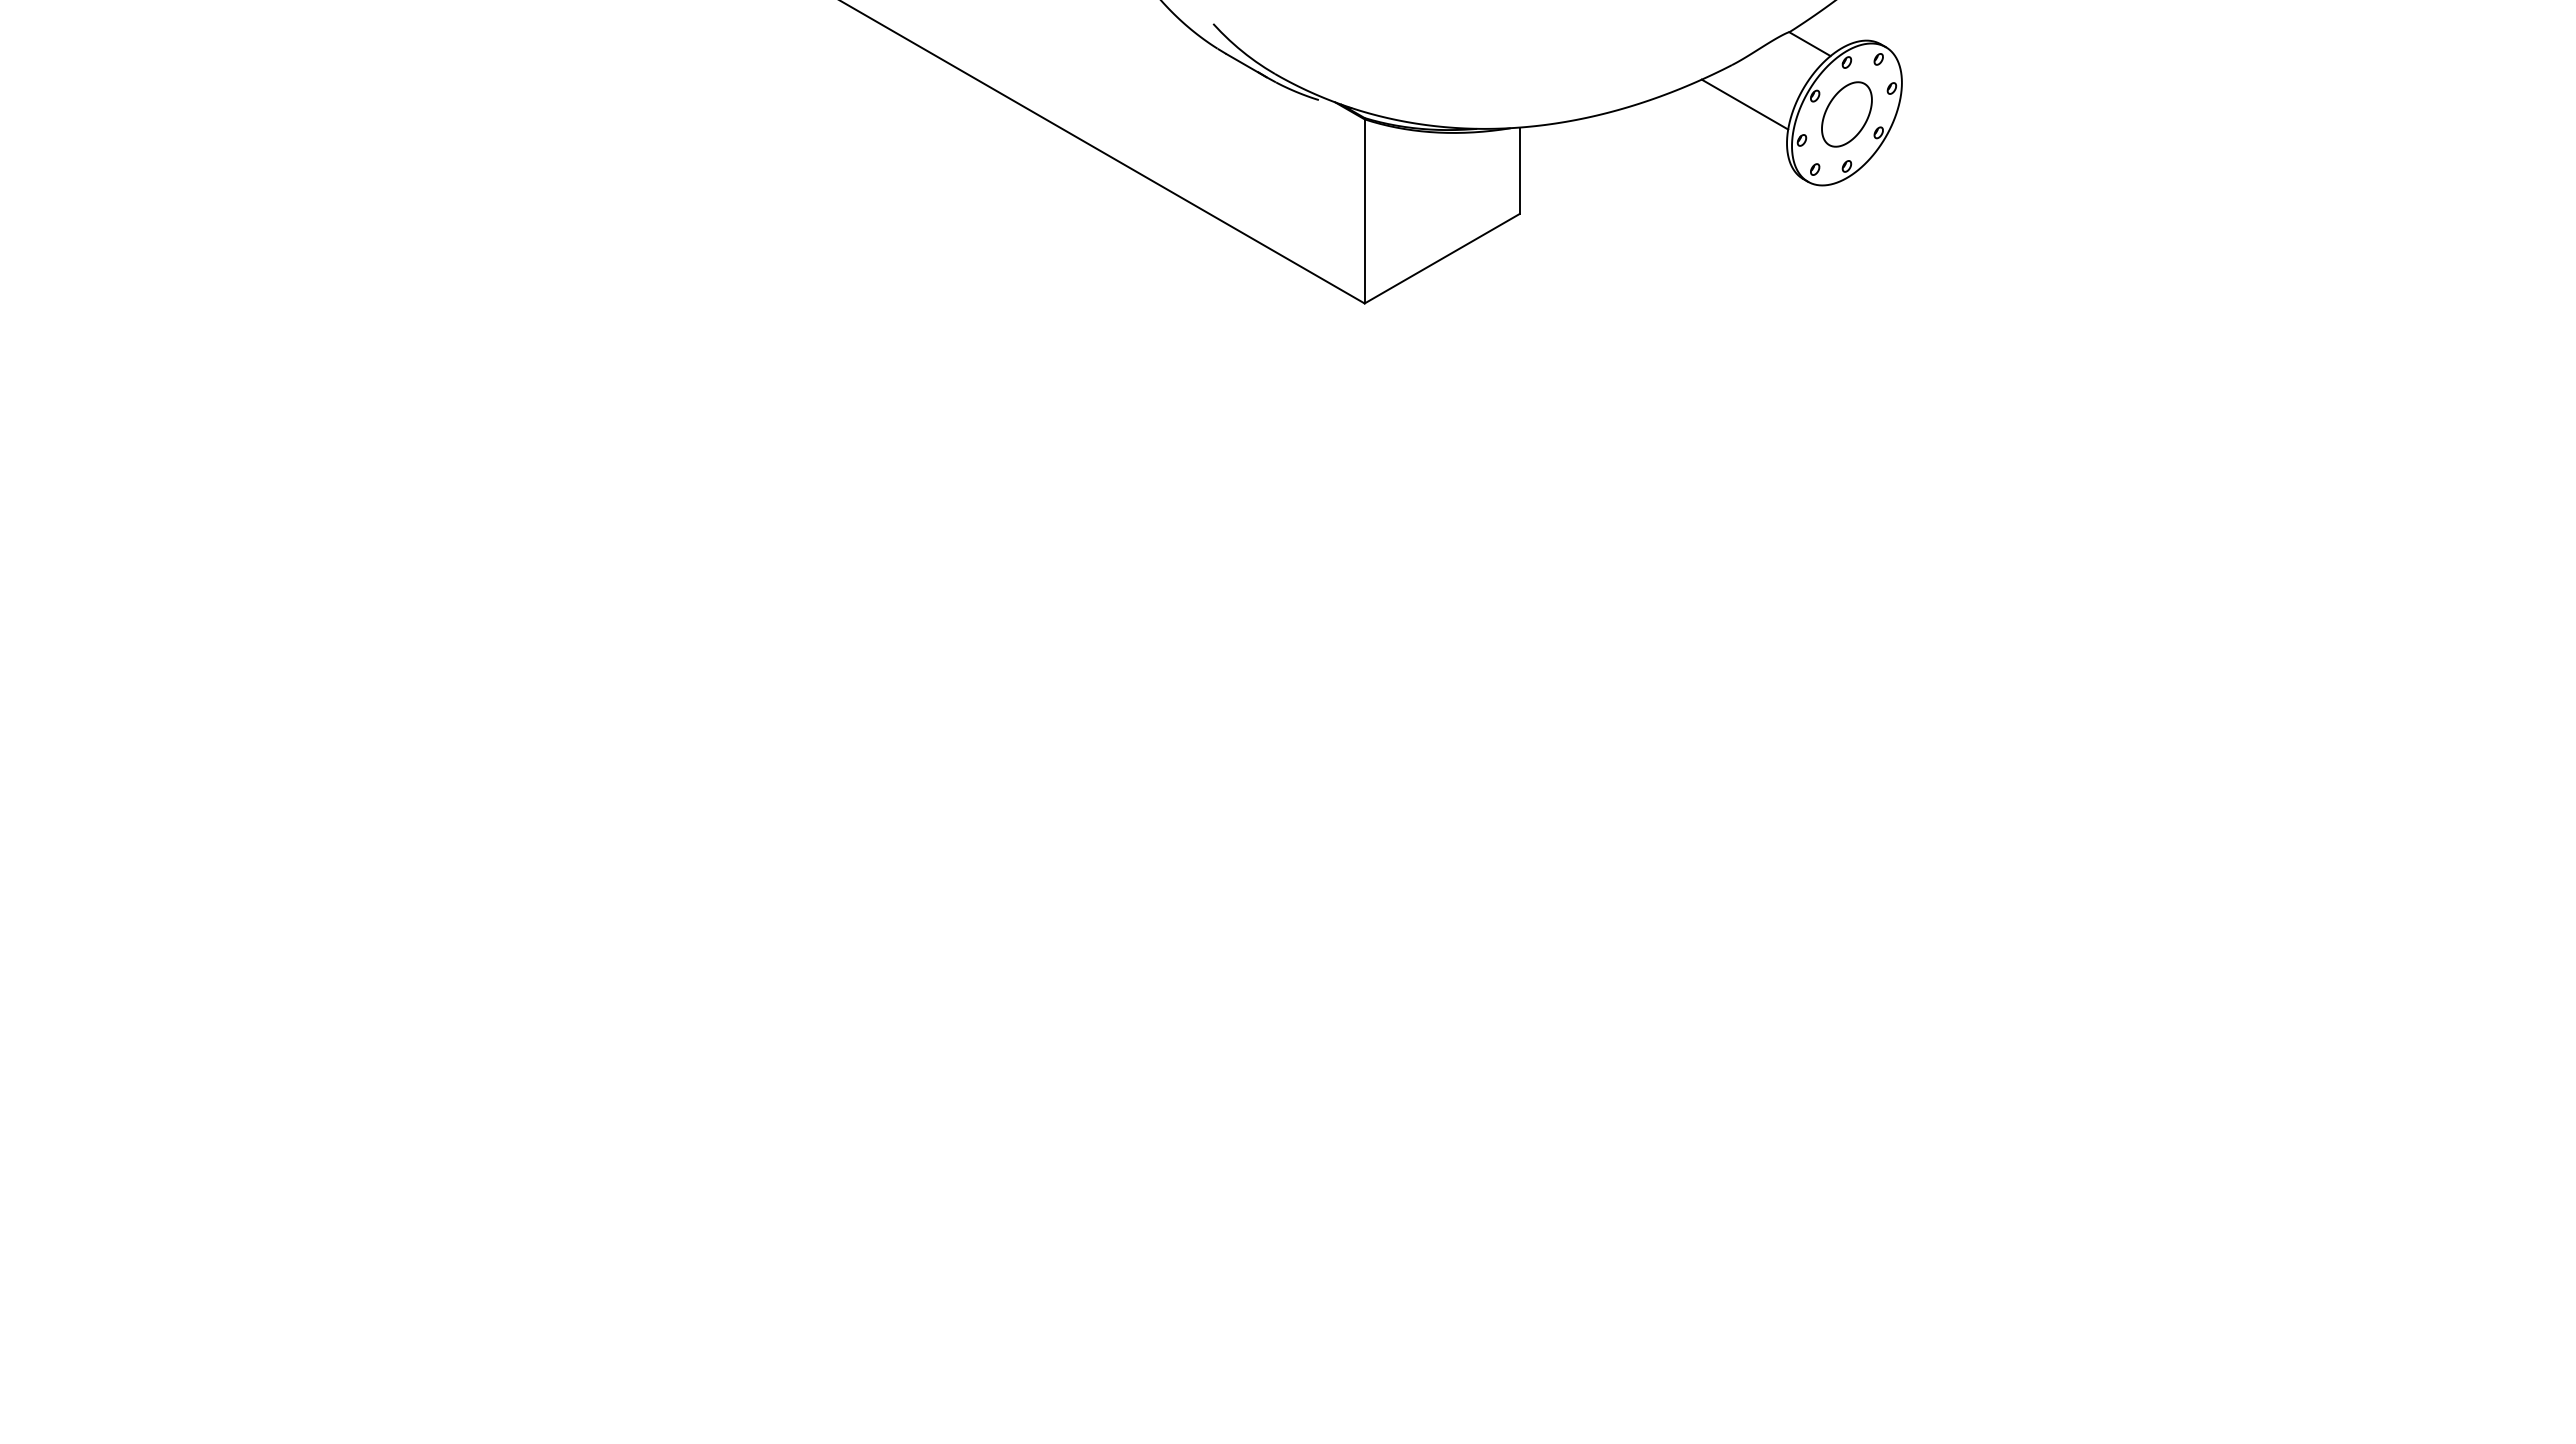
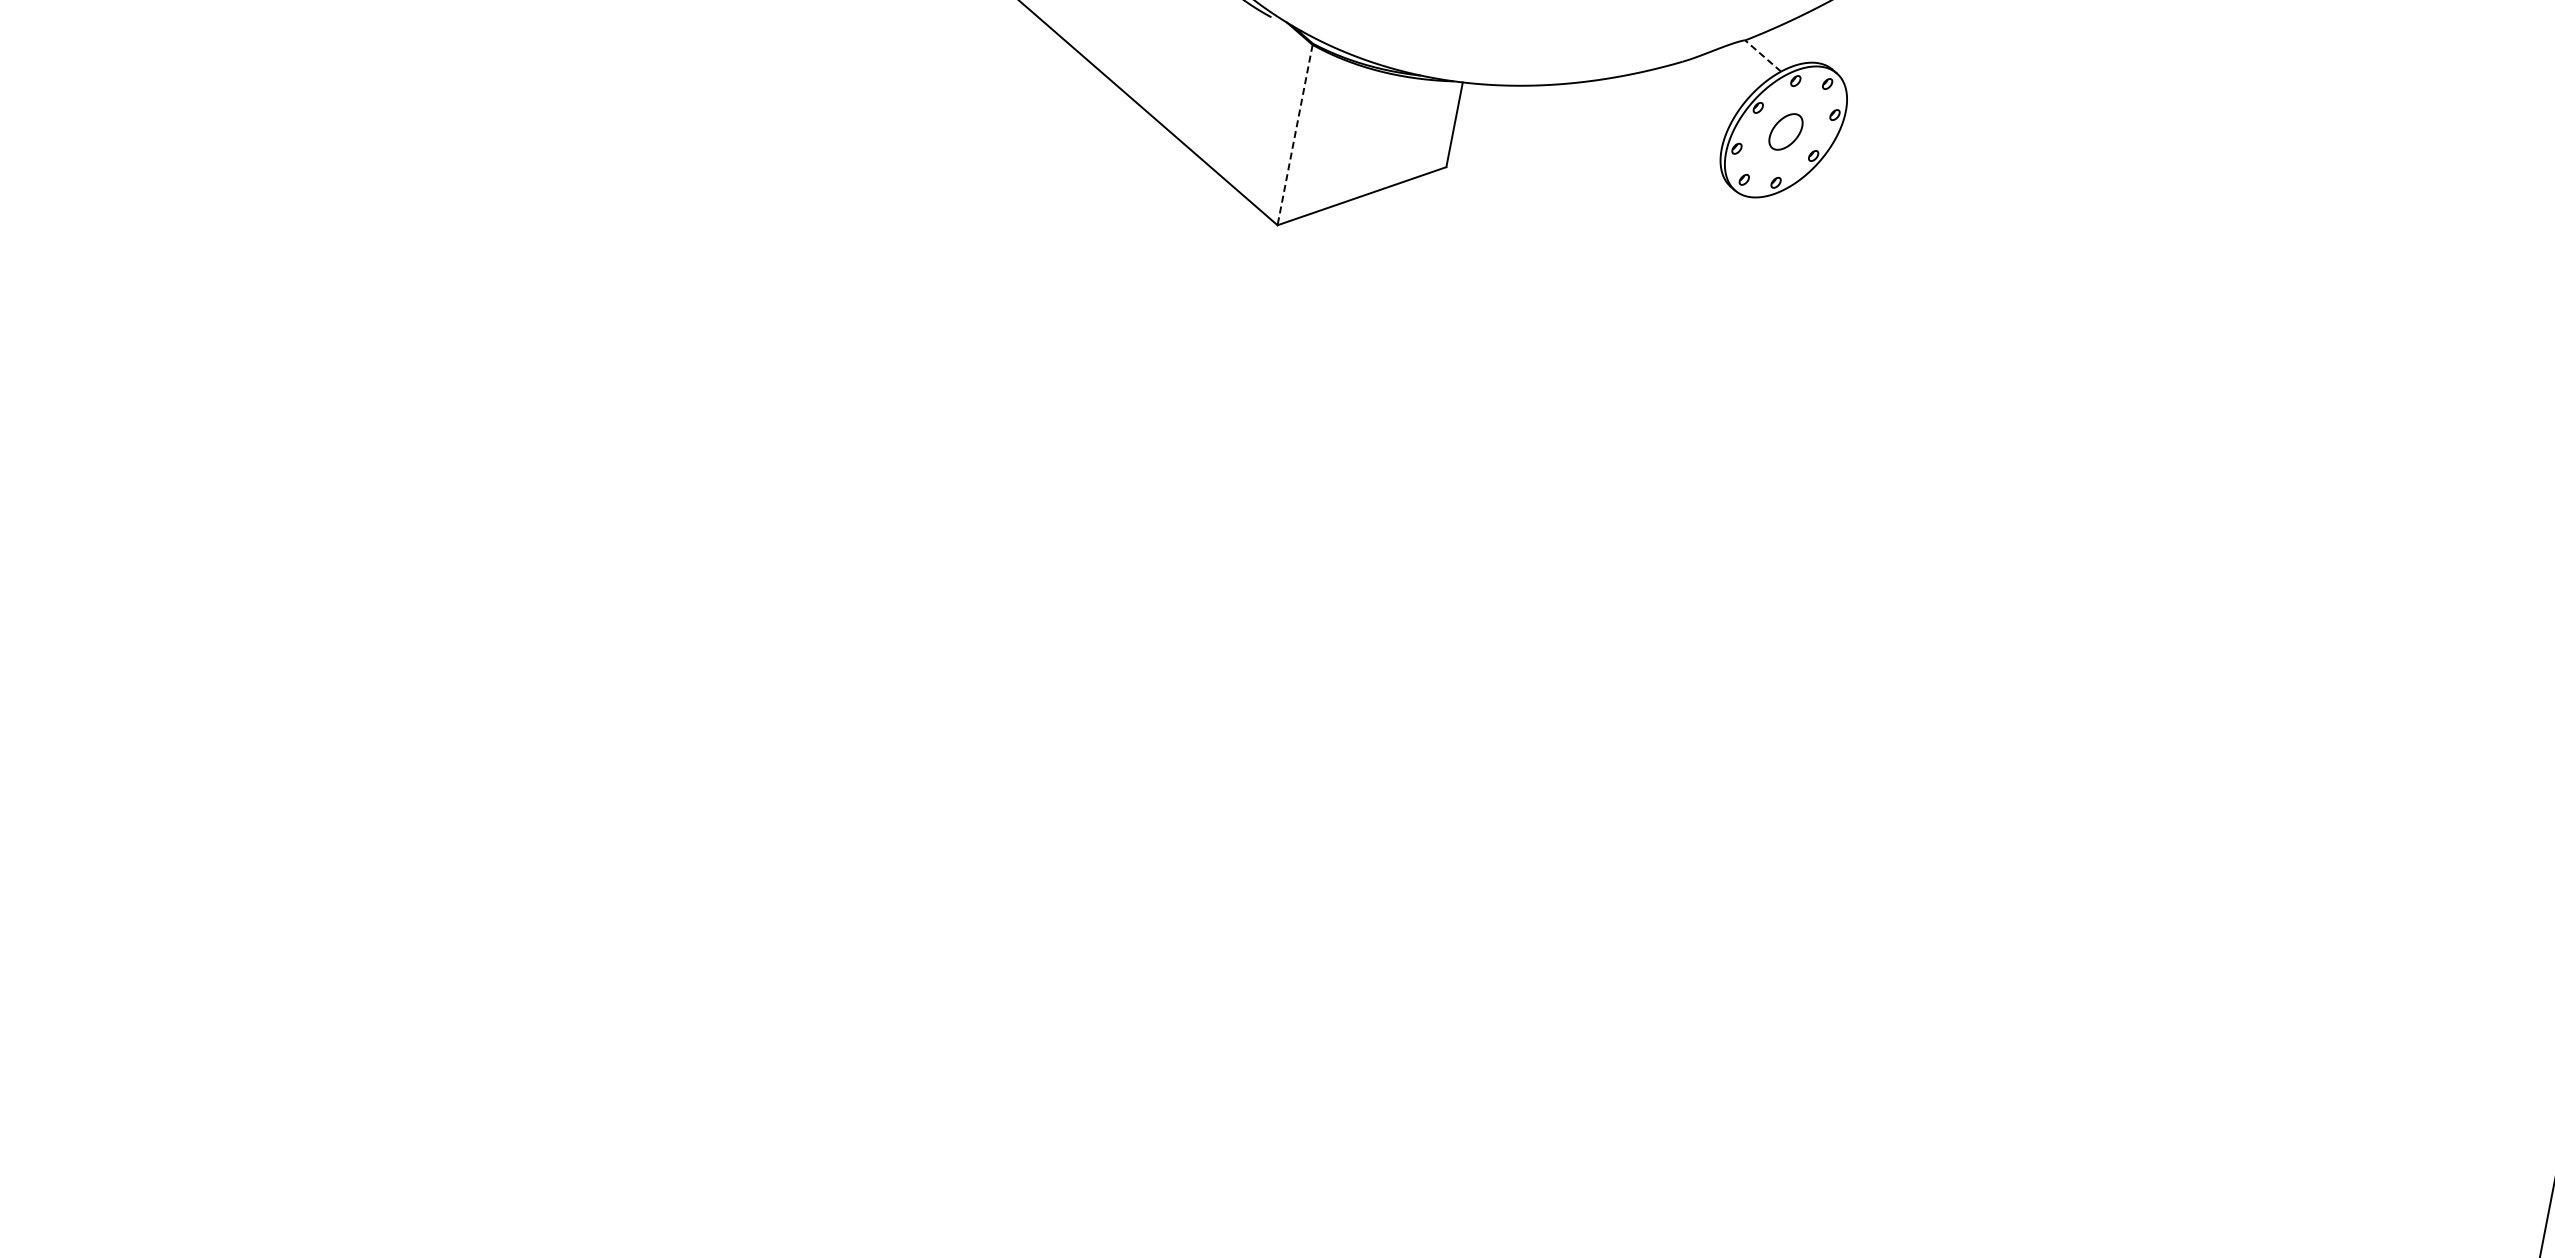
line: (1809, 44) -> (1762, 56), solid -> dashed
line: (1744, 104) -> (1687, 102), removed
part: (1846, 114) -> (1785, 131), size x0.6
line: (1364, 211) -> (1294, 135), solid -> dashed

